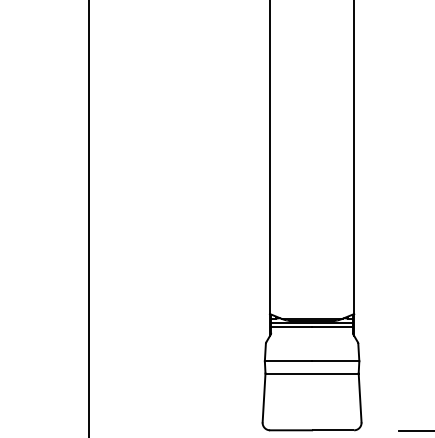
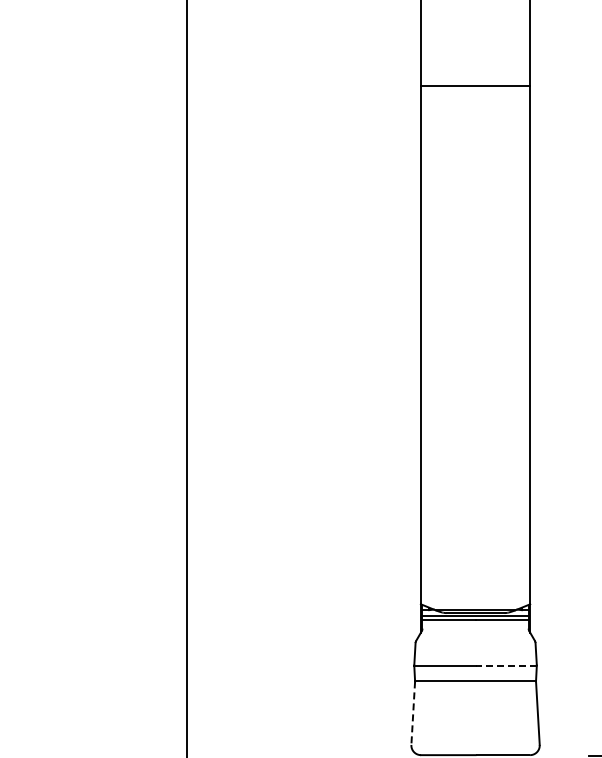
line: (335, 361) -> (506, 665), solid -> dashed
line: (264, 398) -> (413, 713), solid -> dashed

